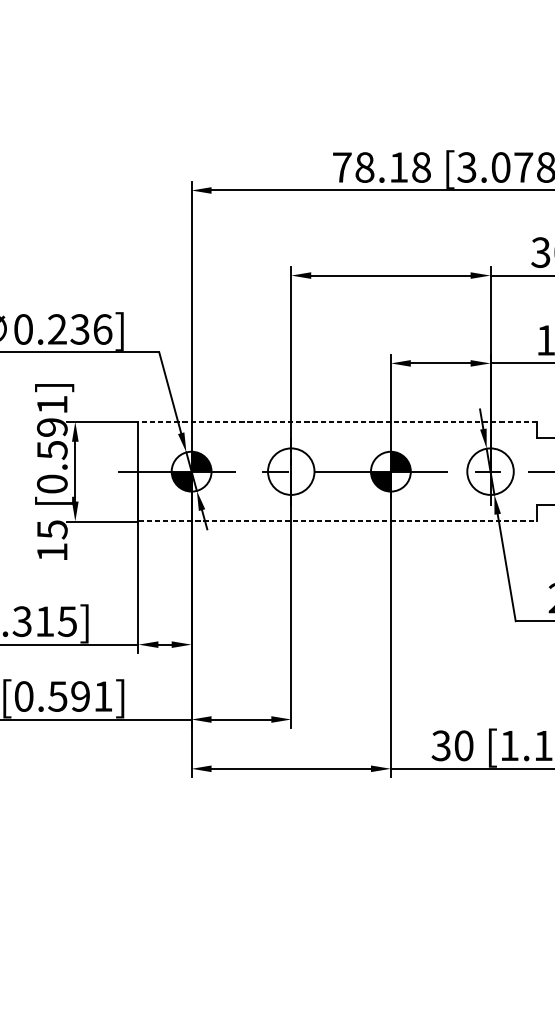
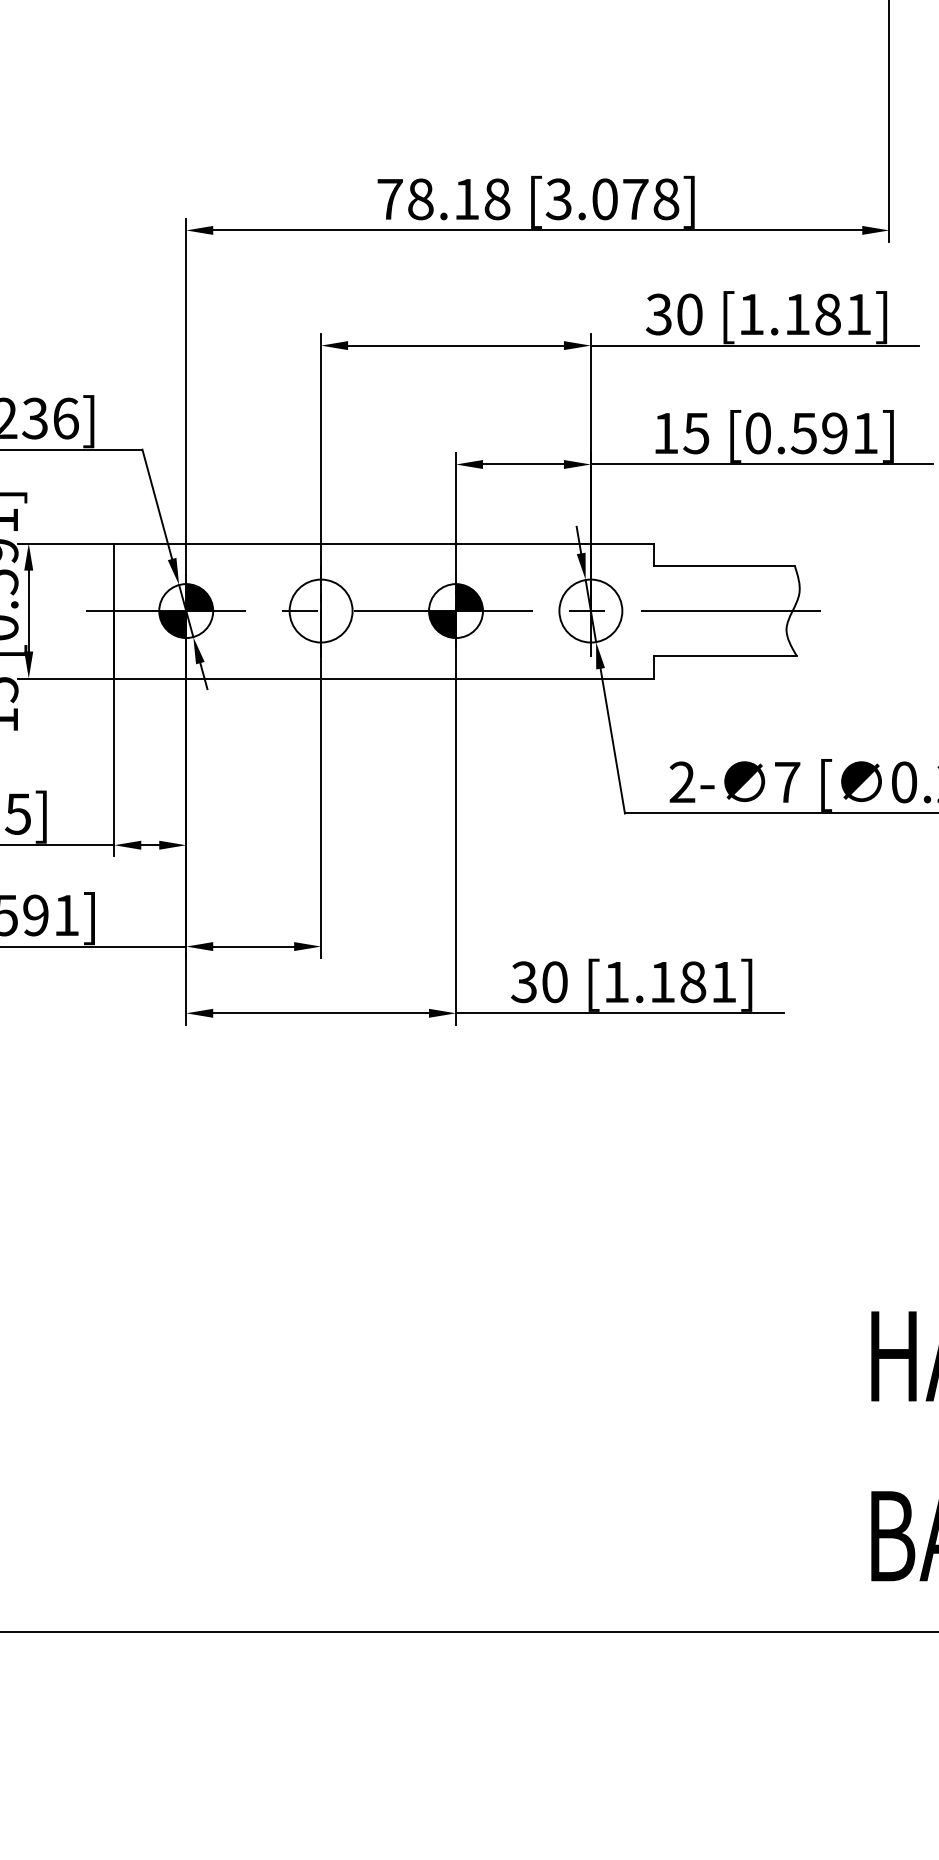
line: (338, 421) -> (384, 543), dashed -> solid
line: (338, 521) -> (384, 678), dashed -> solid

